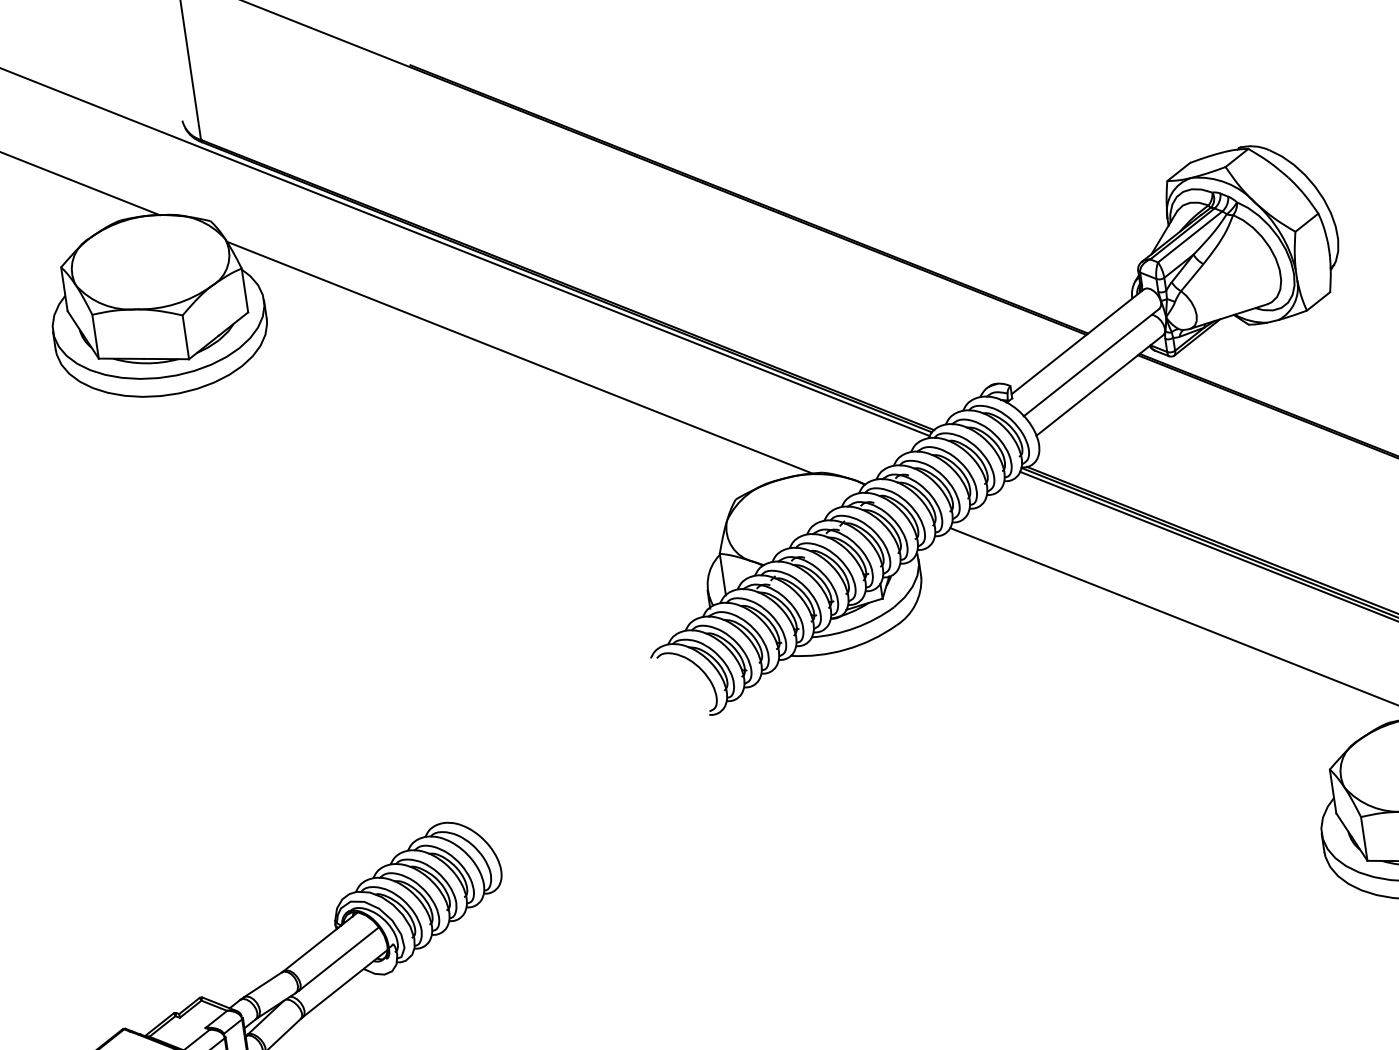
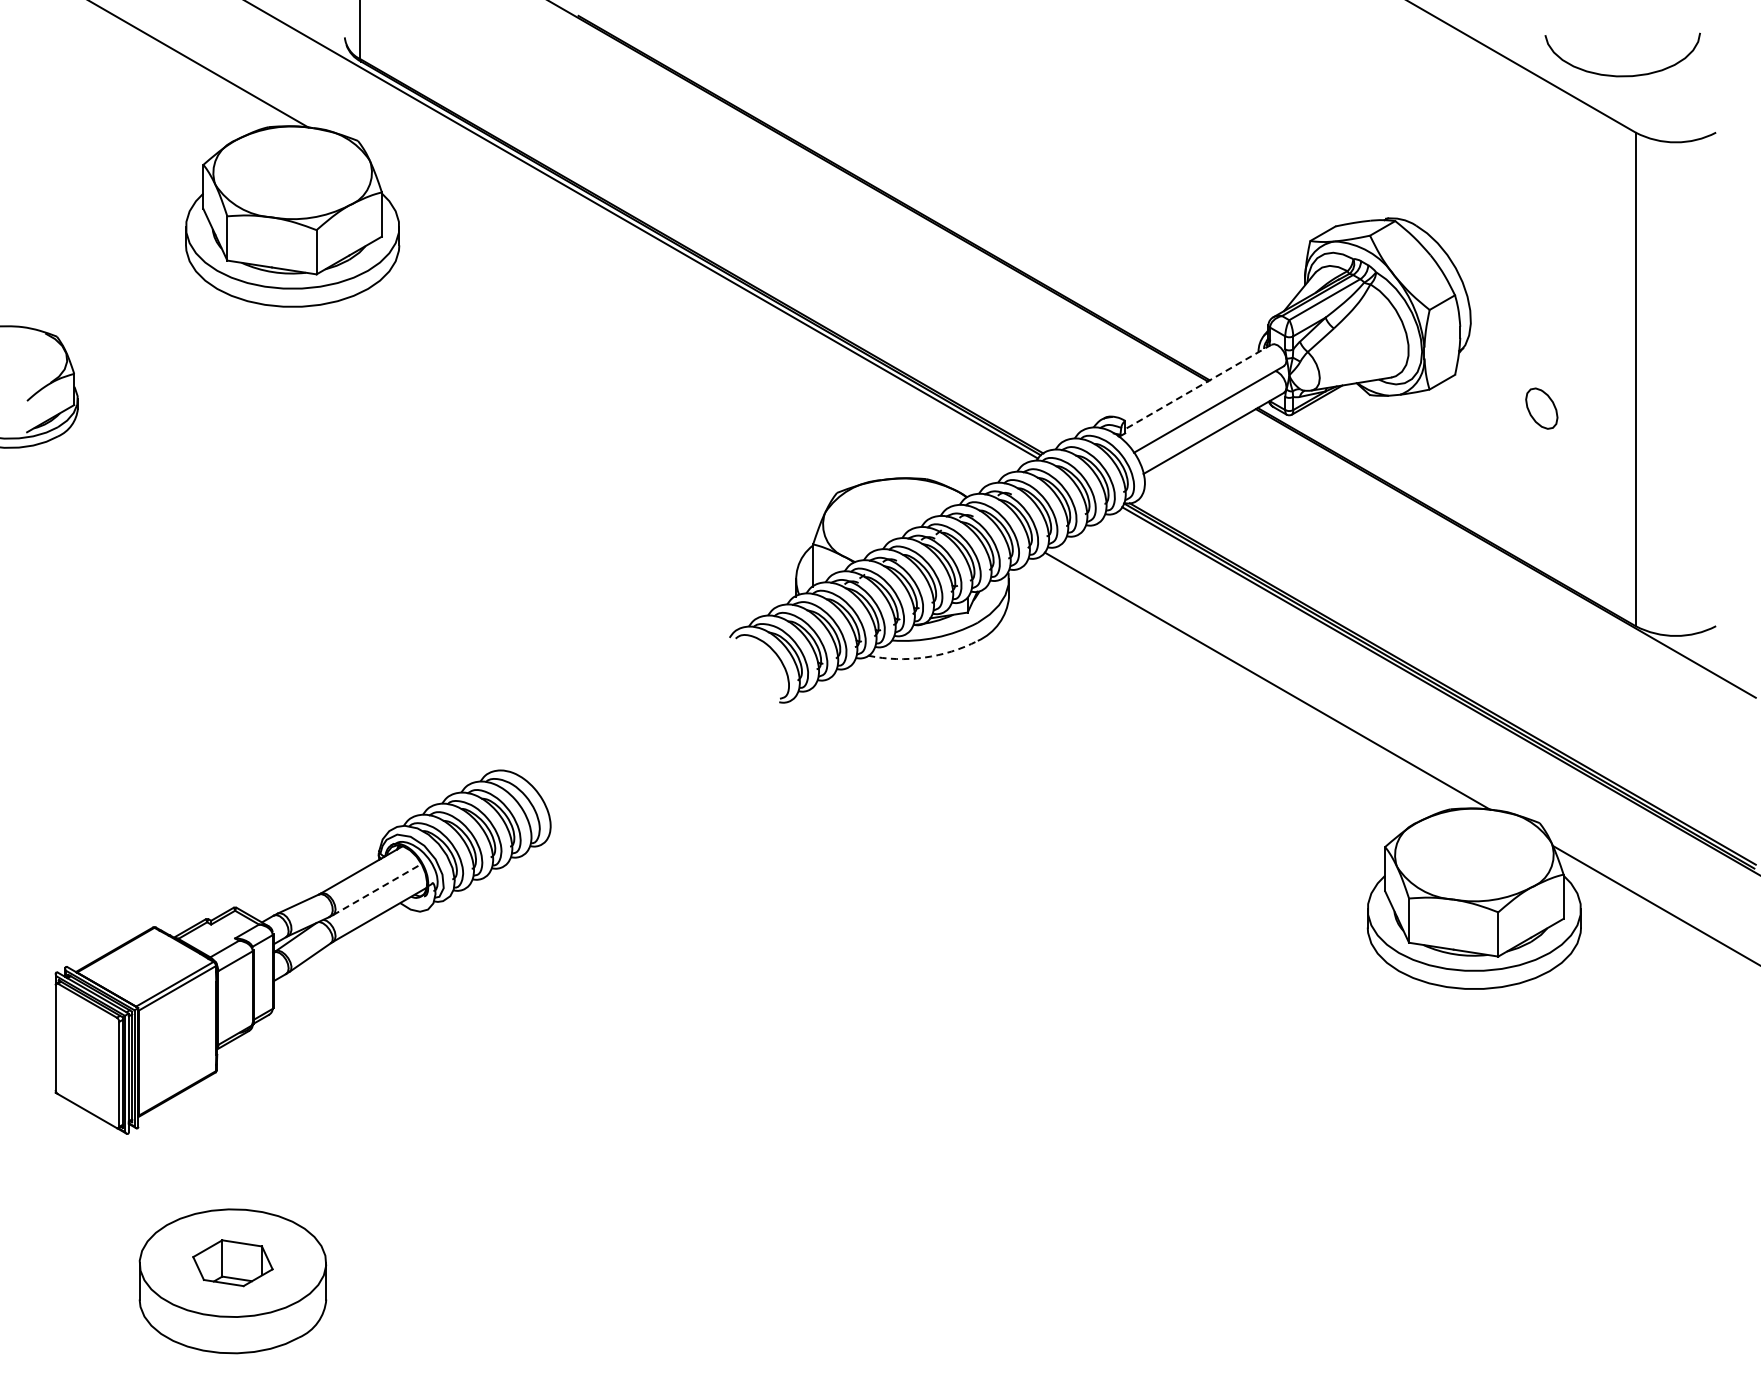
line: (1077, 342) -> (1197, 387), solid -> dashed
line: (519, 357) -> (643, 320), removed
arc: (846, 649) -> (924, 657), solid -> dashed
line: (339, 958) -> (377, 889), solid -> dashed

